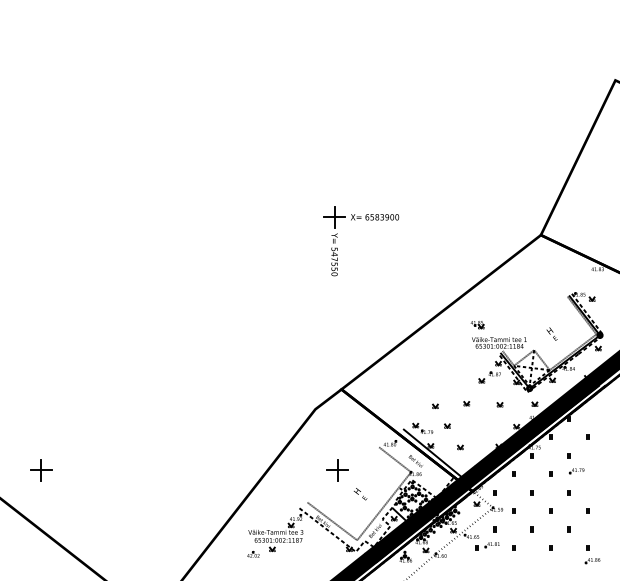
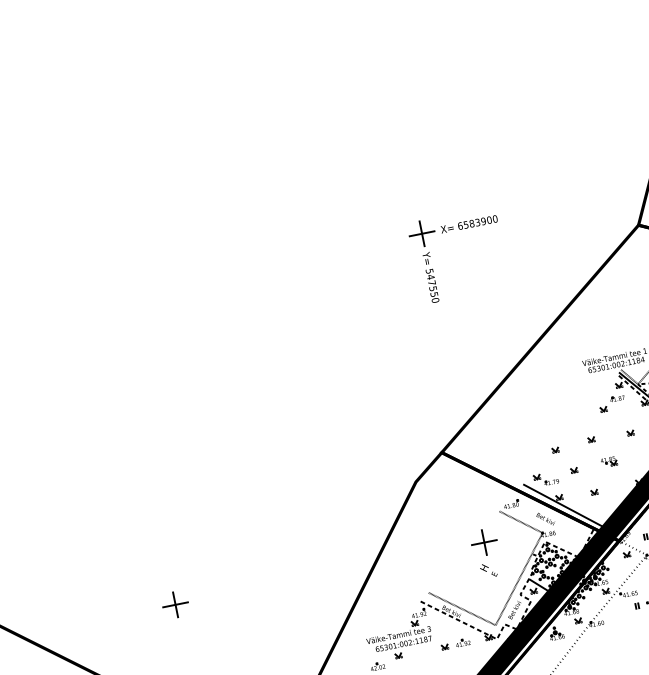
part: (366, 220) -> (460, 230), moved
part: (477, 325) -> (609, 462), moved
part: (41, 470) -> (175, 604), moved
part: (337, 470) -> (484, 542), moved
part: (320, 548) -> (454, 643), added

